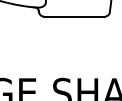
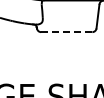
line: (74, 16) -> (66, 32), solid -> dashed

